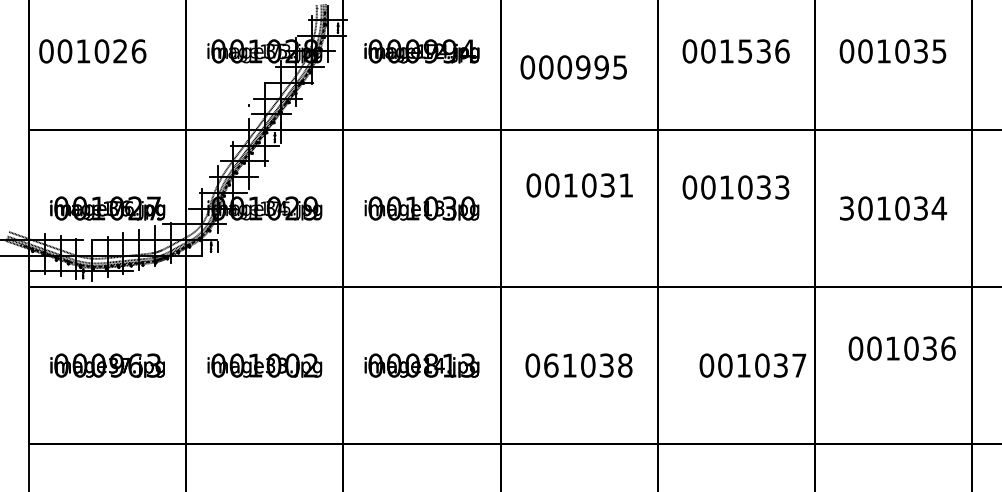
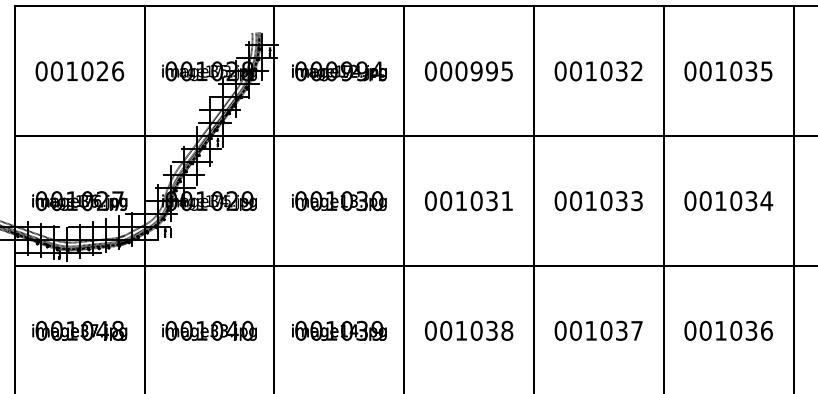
text: (92, 51) -> (79, 71), moved
text: (763, 51) -> (621, 71), 001536 -> 001032
text: (573, 67) -> (468, 71), moved
text: (579, 185) -> (468, 201), moved
text: (735, 187) -> (598, 201), moved
text: (846, 208) -> (690, 201), 301034 -> 001034
text: (901, 348) -> (728, 330), moved
text: (126, 365) -> (95, 330), 000963 -> 001048
text: (301, 365) -> (239, 330), 001002 -> 001040
text: (440, 365) -> (354, 330), 000813 -> 001039
text: (551, 365) -> (446, 330), 061038 -> 001038
text: (752, 365) -> (598, 330), moved

